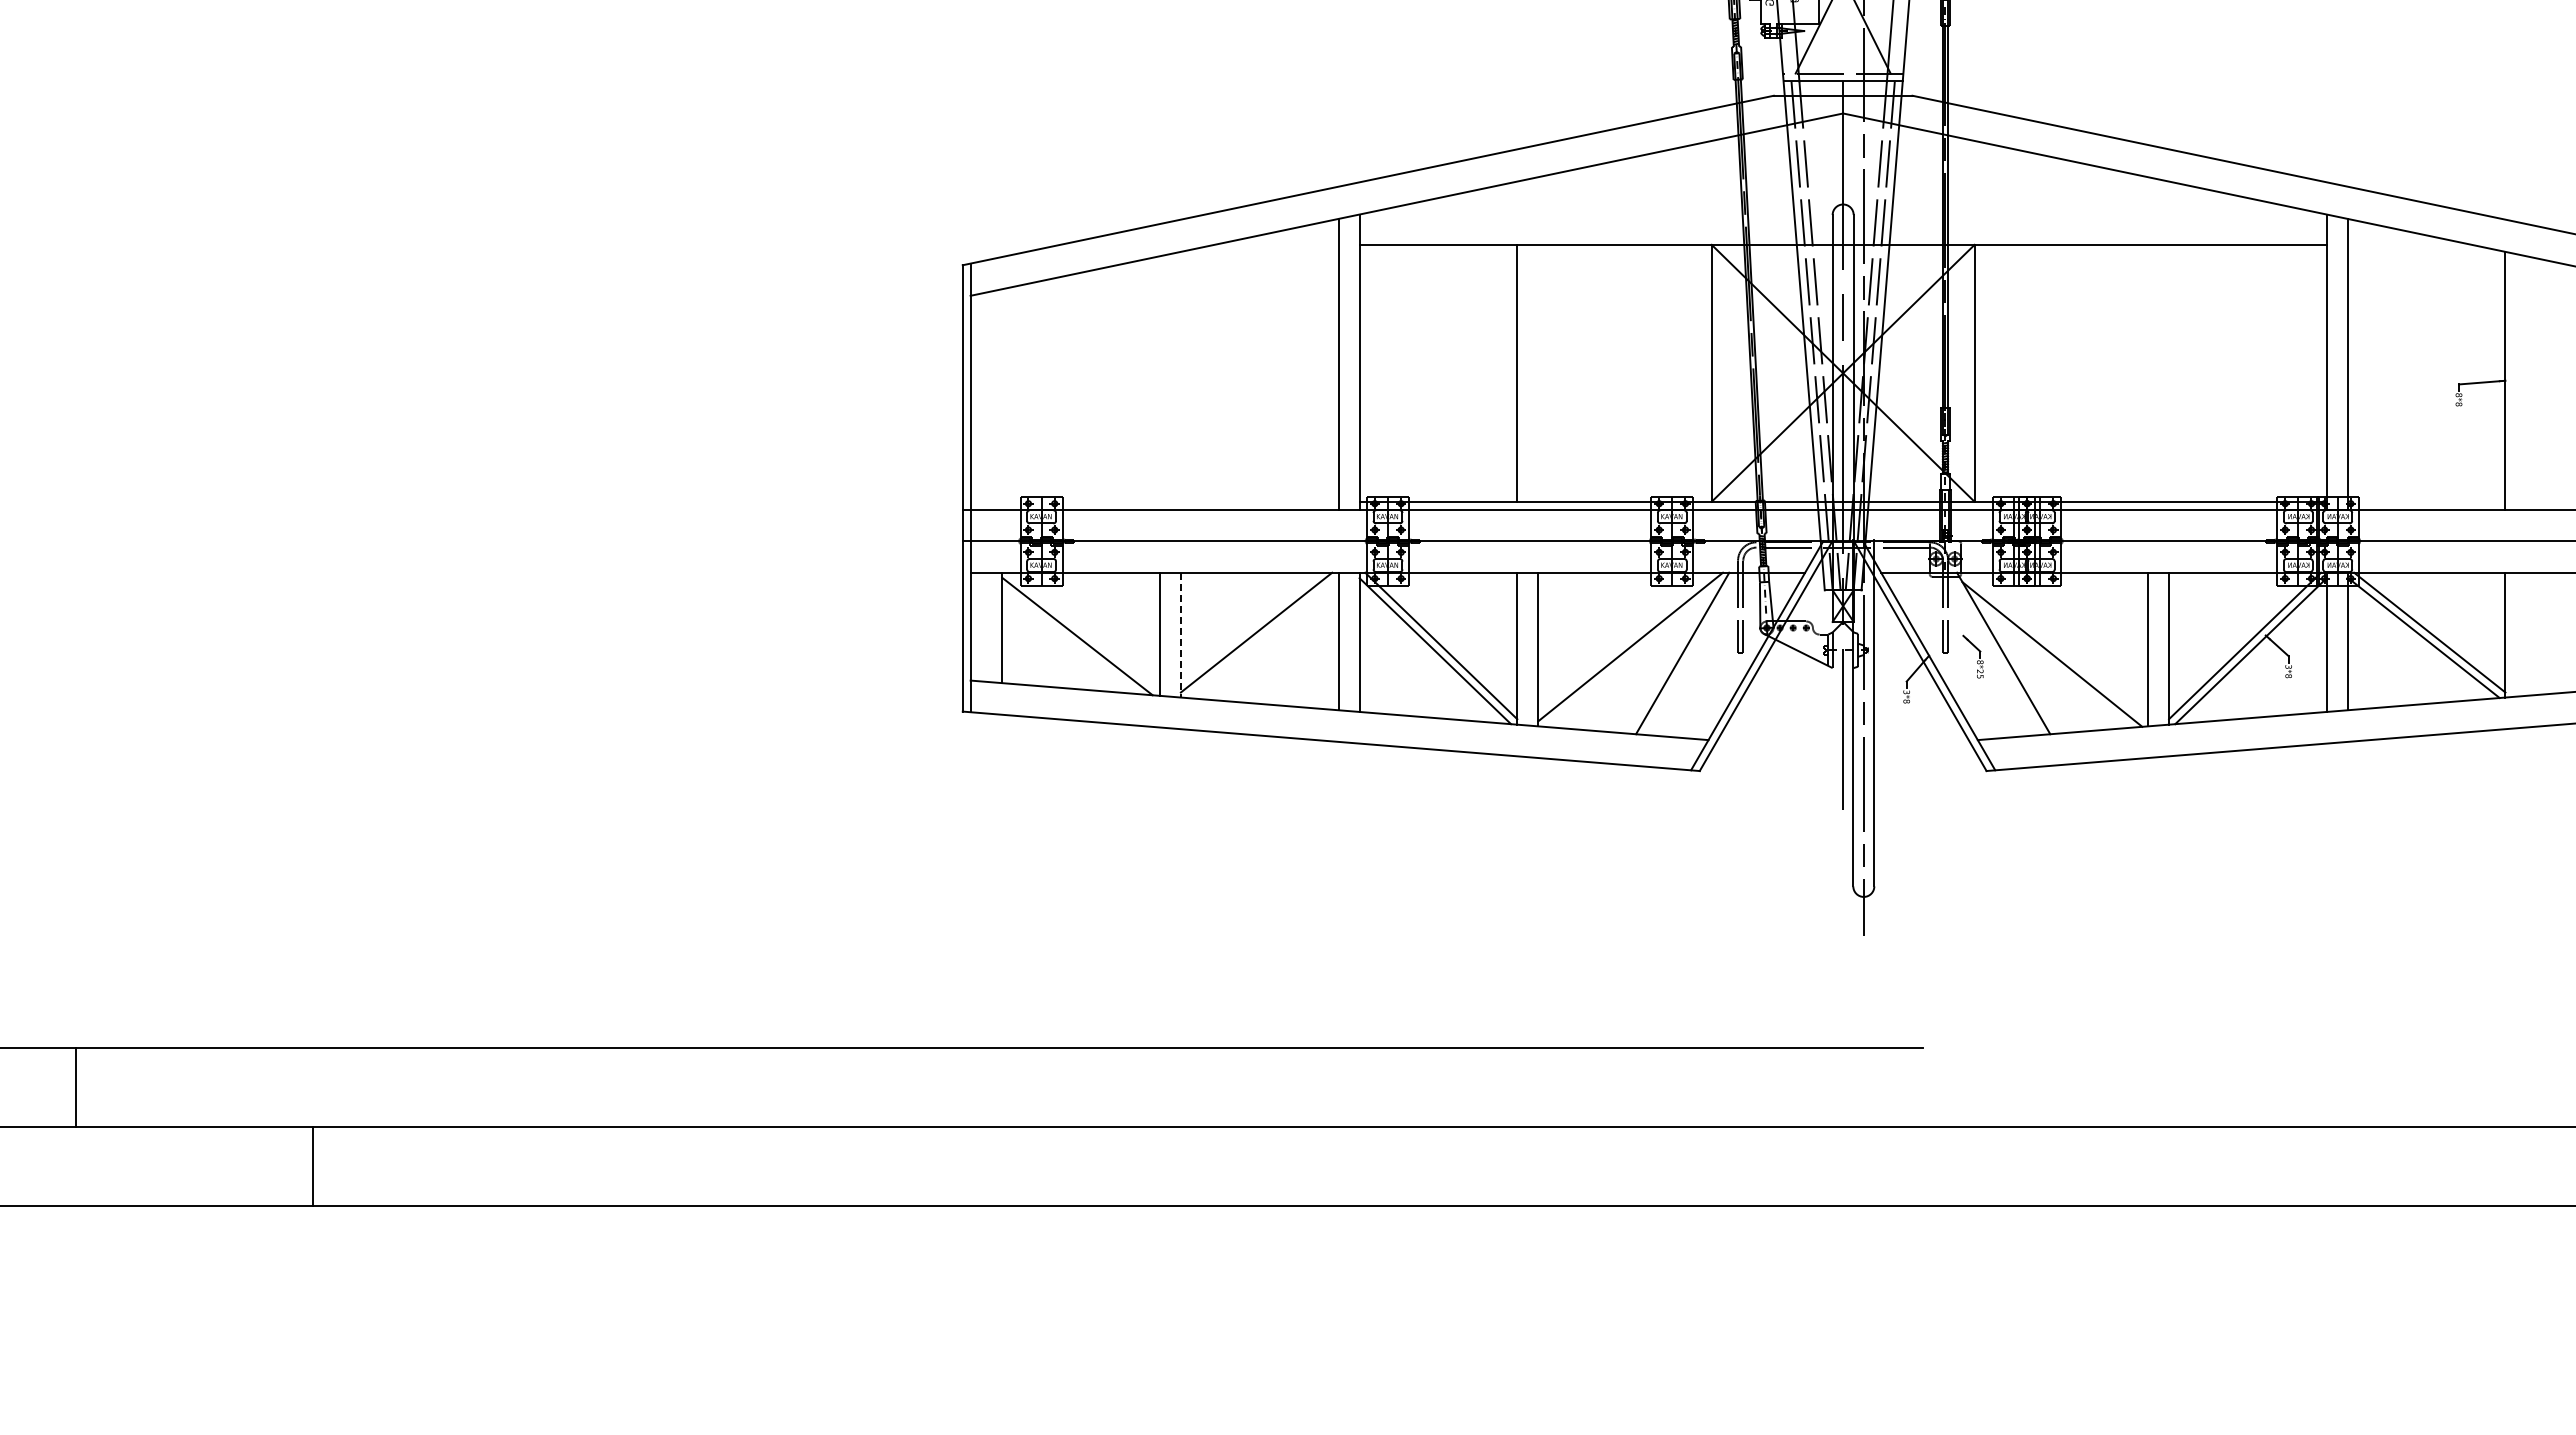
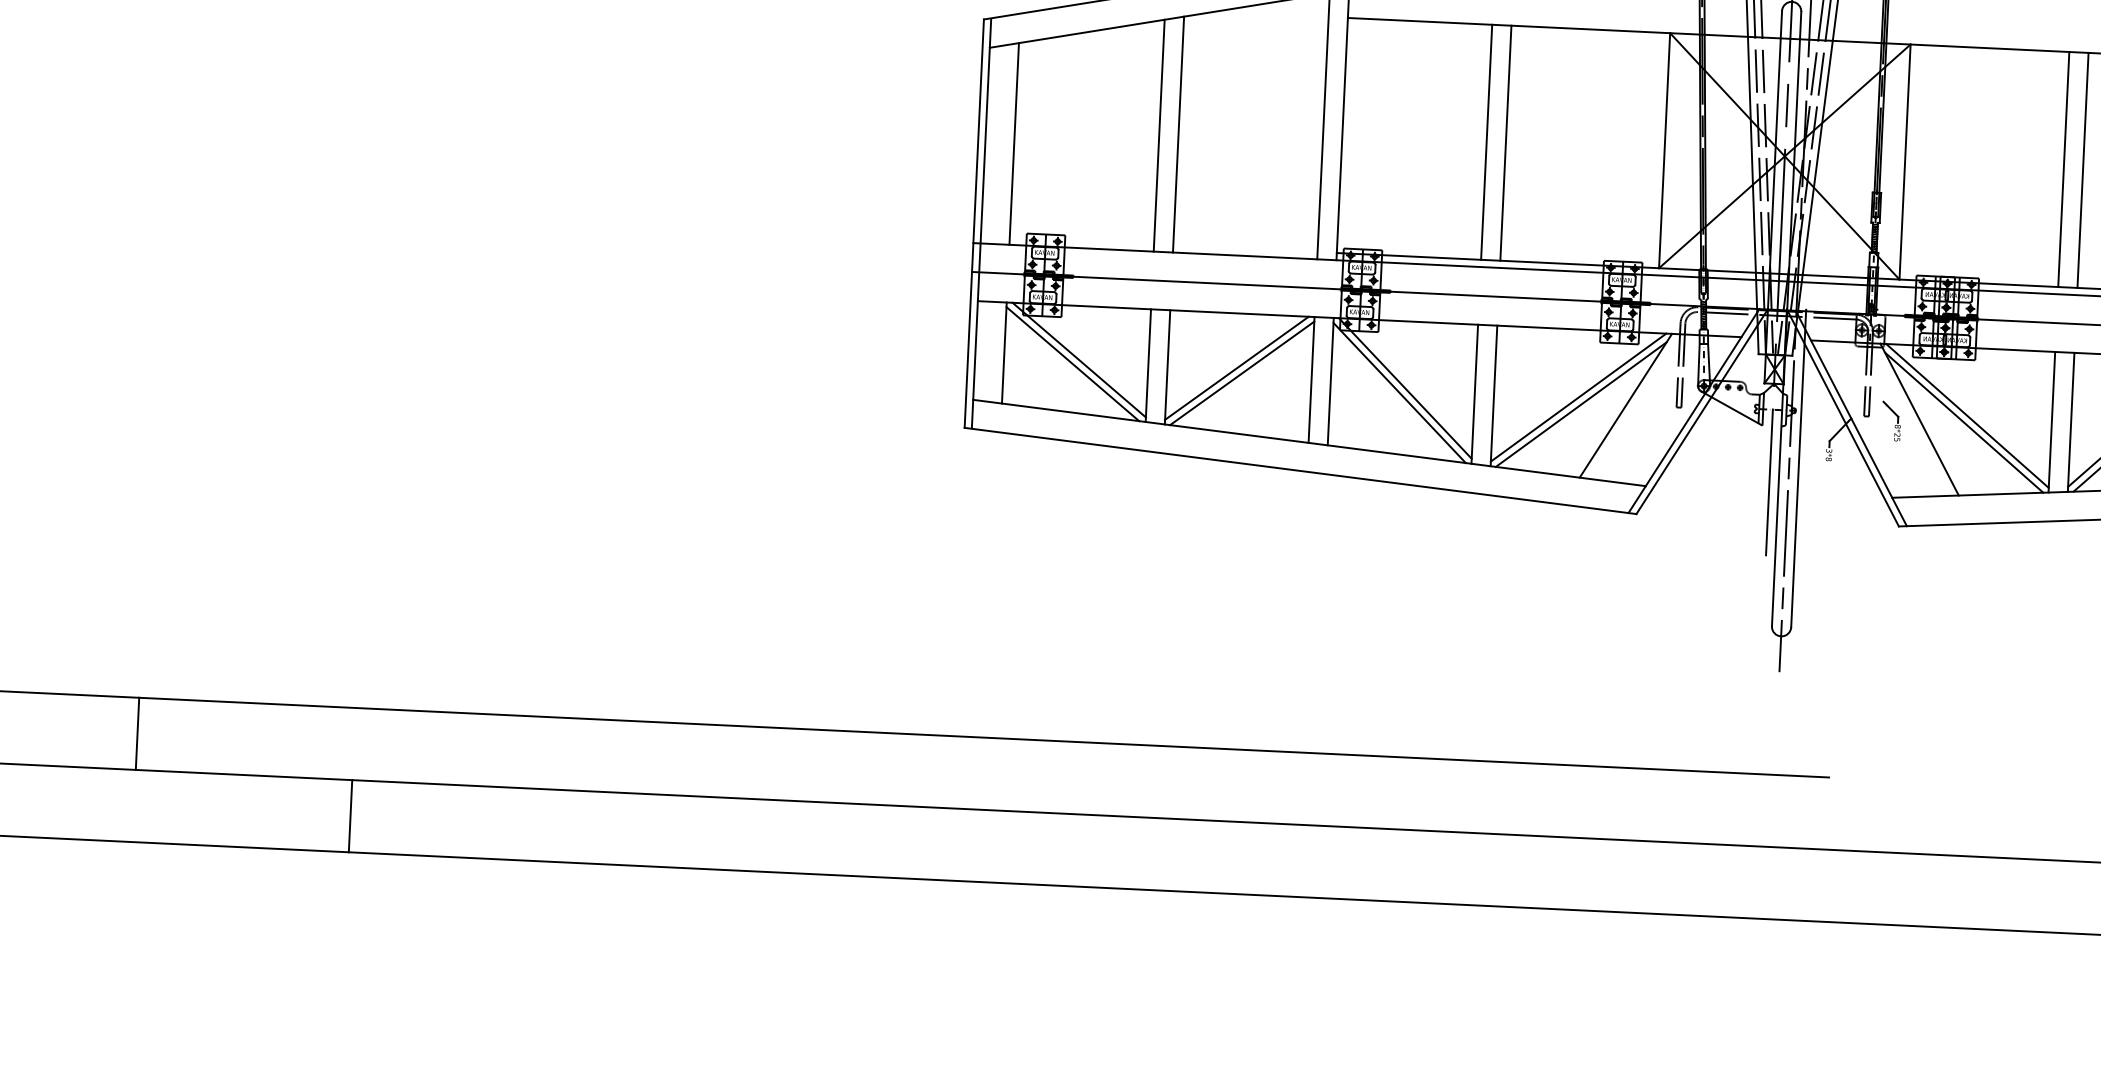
line: (1538, 372) -> (1506, 142), added
line: (2148, 372) -> (2064, 168), added
line: (2169, 372) -> (2083, 169), added
line: (1180, 380) -> (1178, 134), added
line: (1159, 382) -> (1158, 135), added
line: (1002, 399) -> (1014, 144), added
line: (1083, 631) -> (1078, 359), added
line: (1180, 635) -> (1167, 367), dashed -> solid
line: (1262, 637) -> (1242, 373), added
line: (2055, 646) -> (1967, 415), added
line: (1633, 654) -> (1580, 404), added

